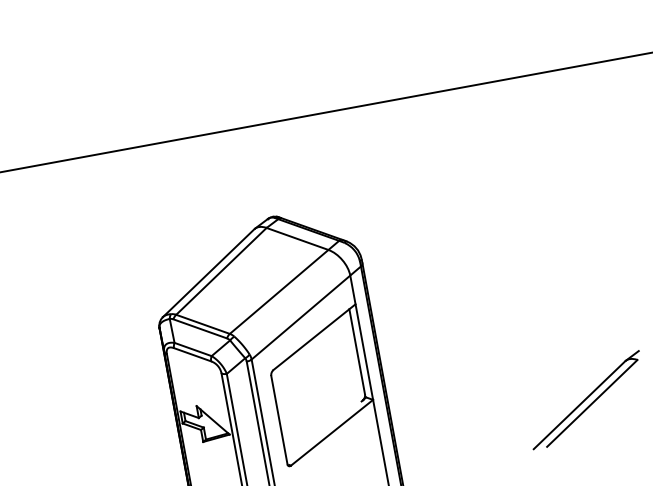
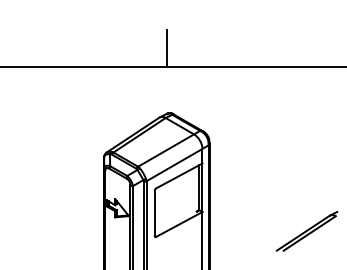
line: (242, 88) -> (166, 47), added

